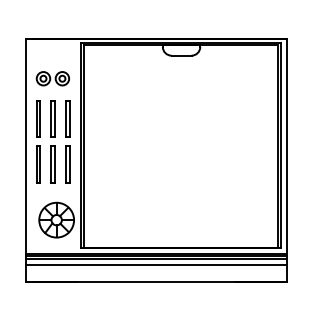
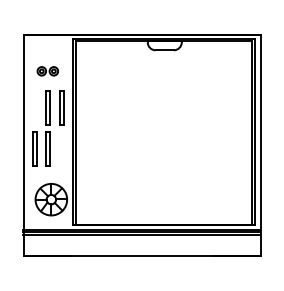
part: (52, 78) -> (47, 71), size x0.7
line: (37, 118) -> (33, 107), removed
part: (67, 164) -> (61, 149), removed
line: (155, 265) -> (141, 240), removed

